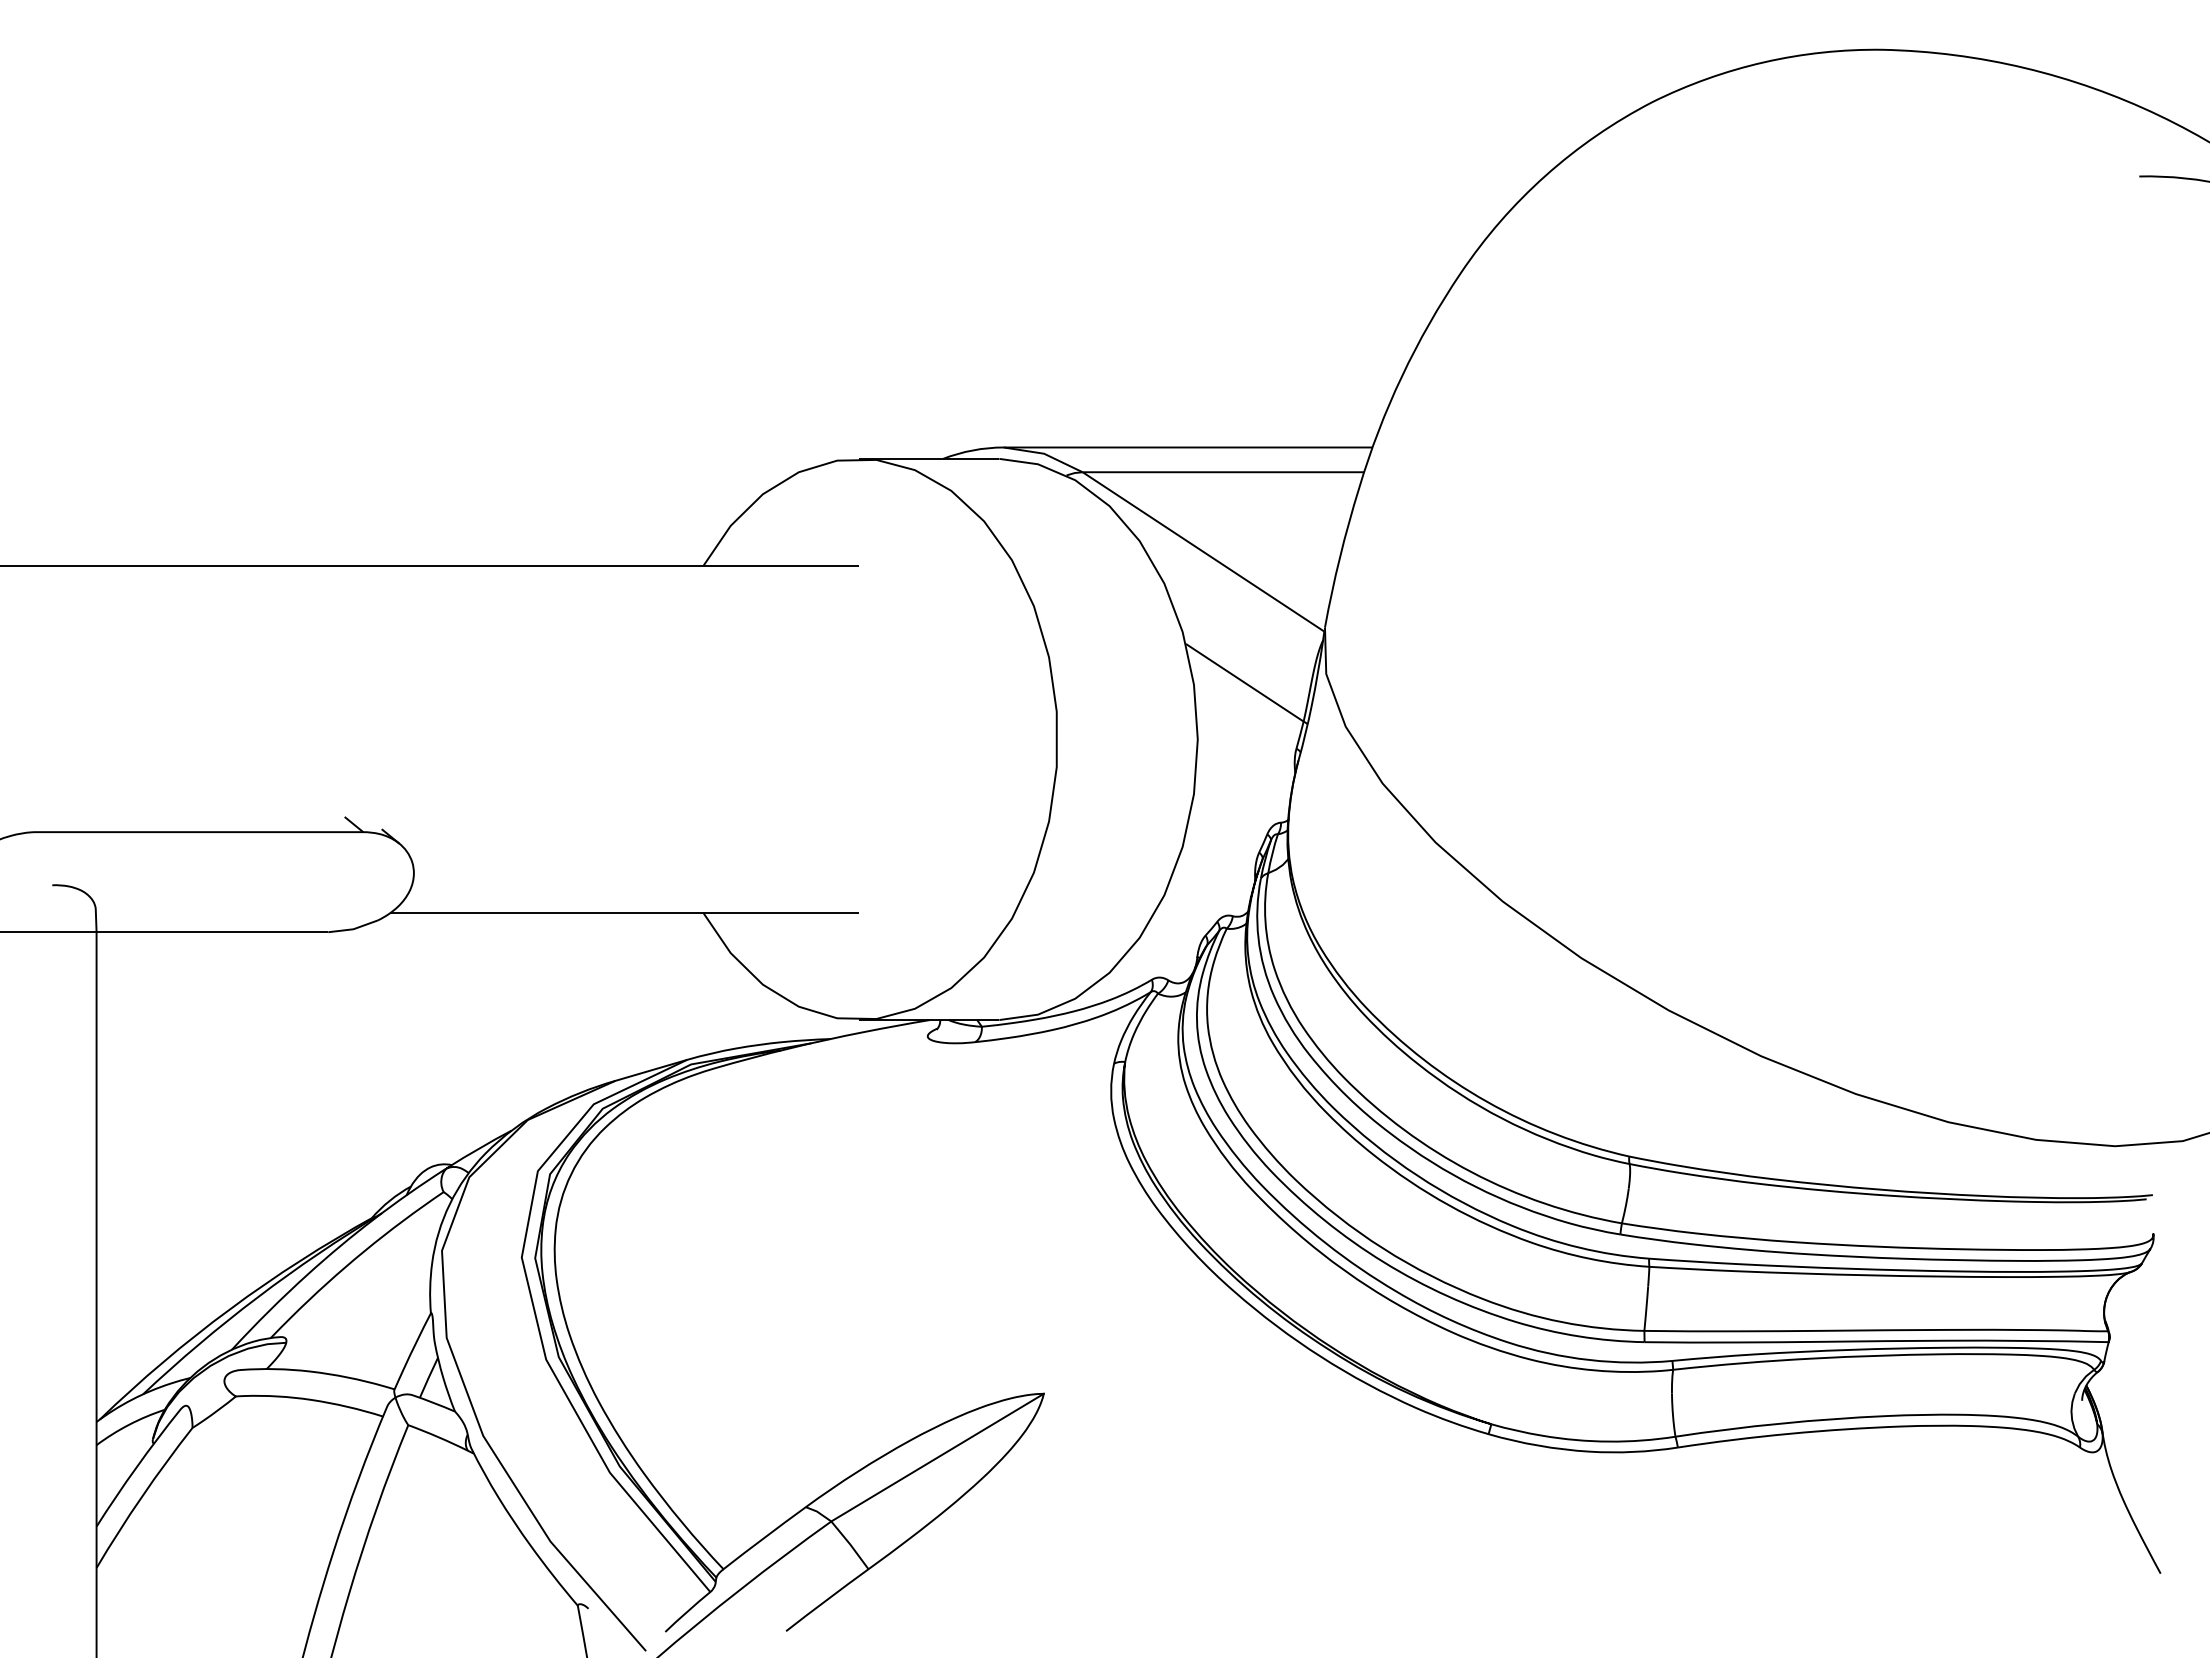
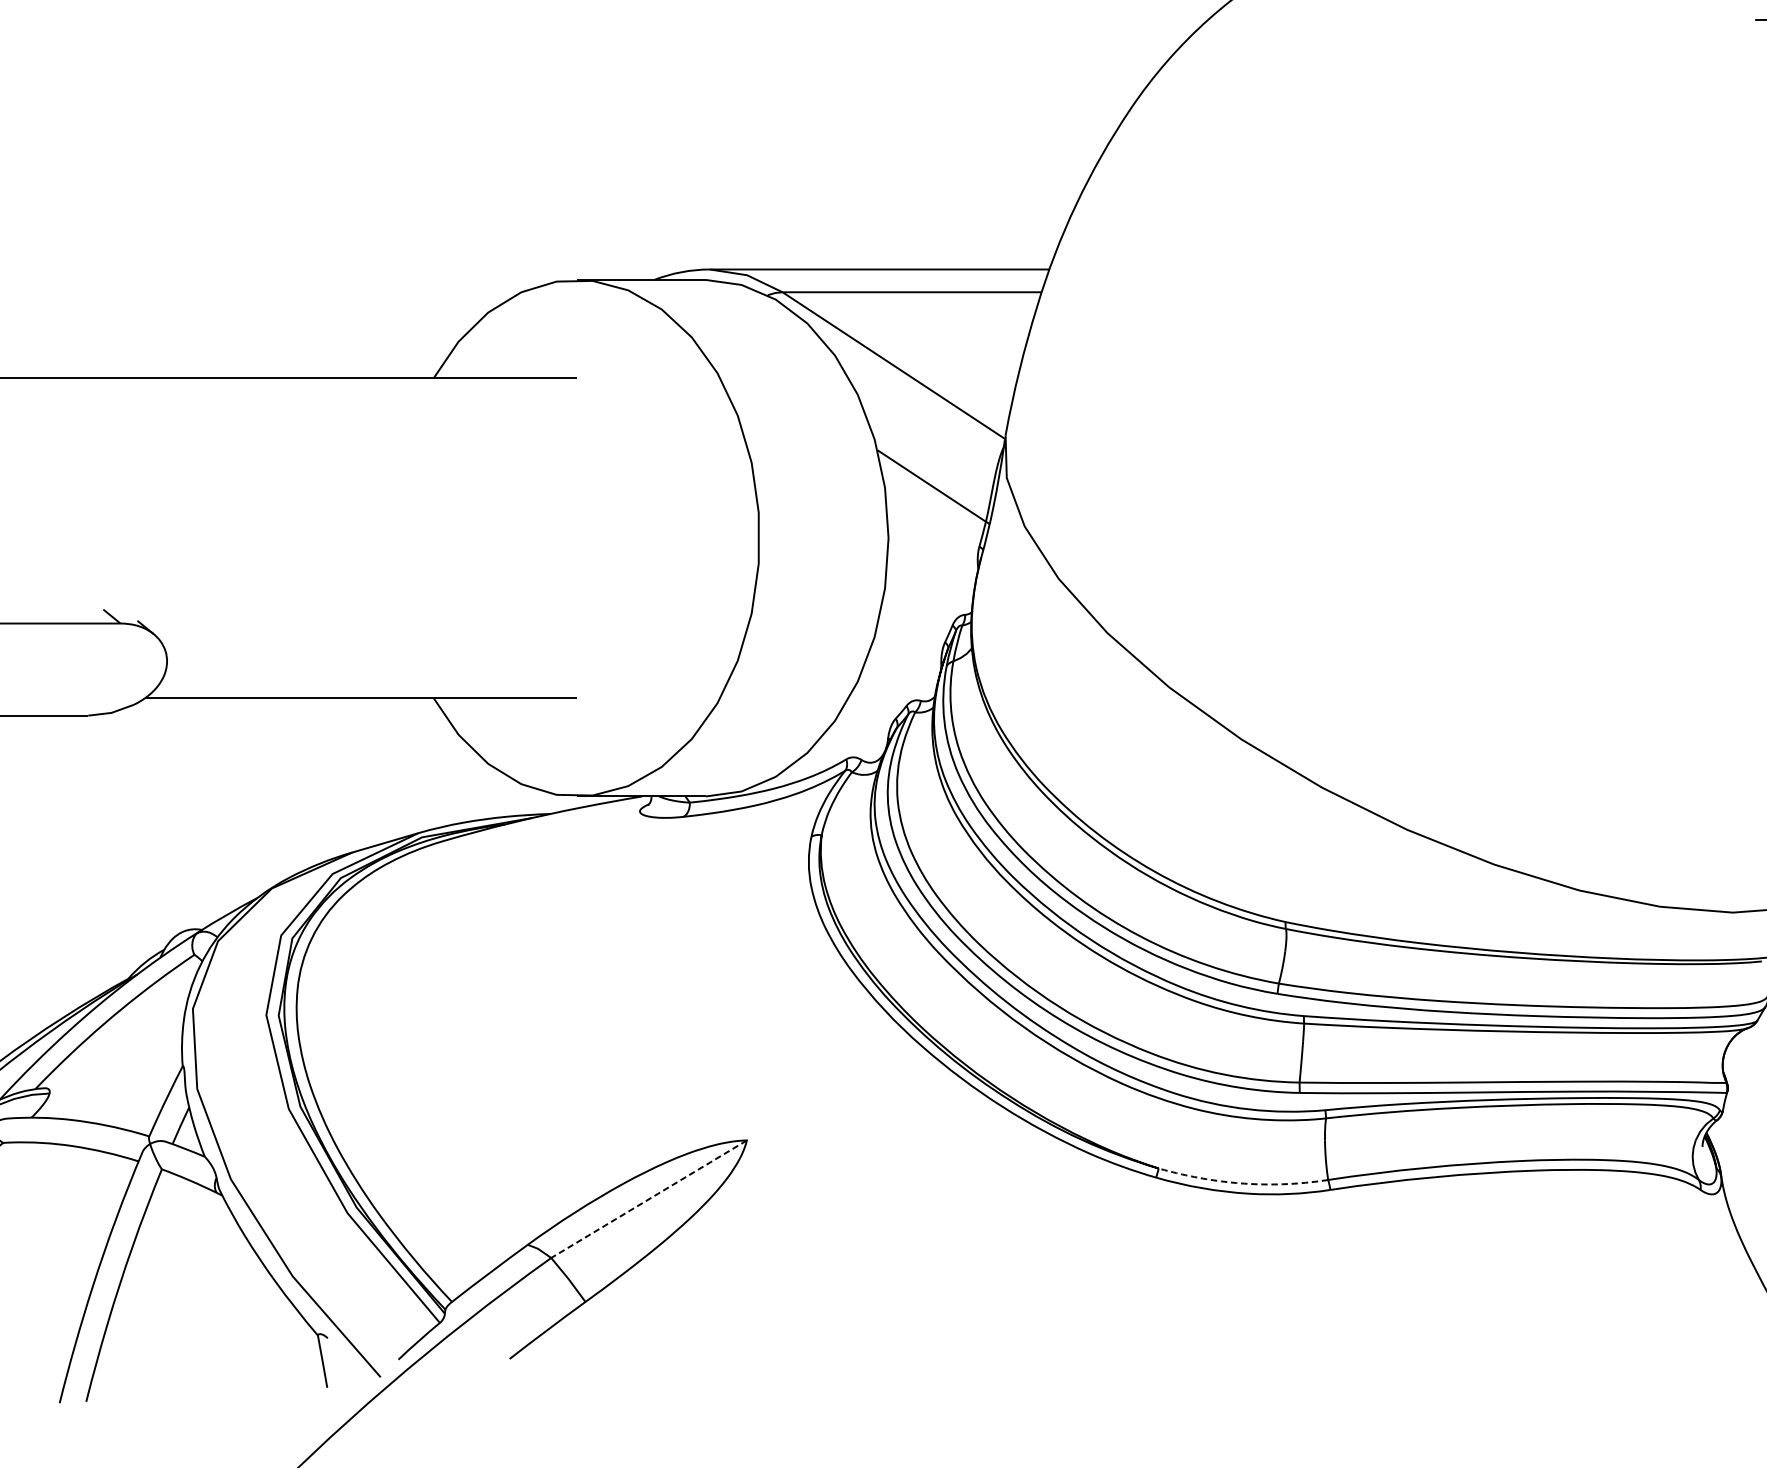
line: (1580, 1440) -> (1240, 1183), solid -> dashed
line: (937, 1457) -> (648, 1199), solid -> dashed

